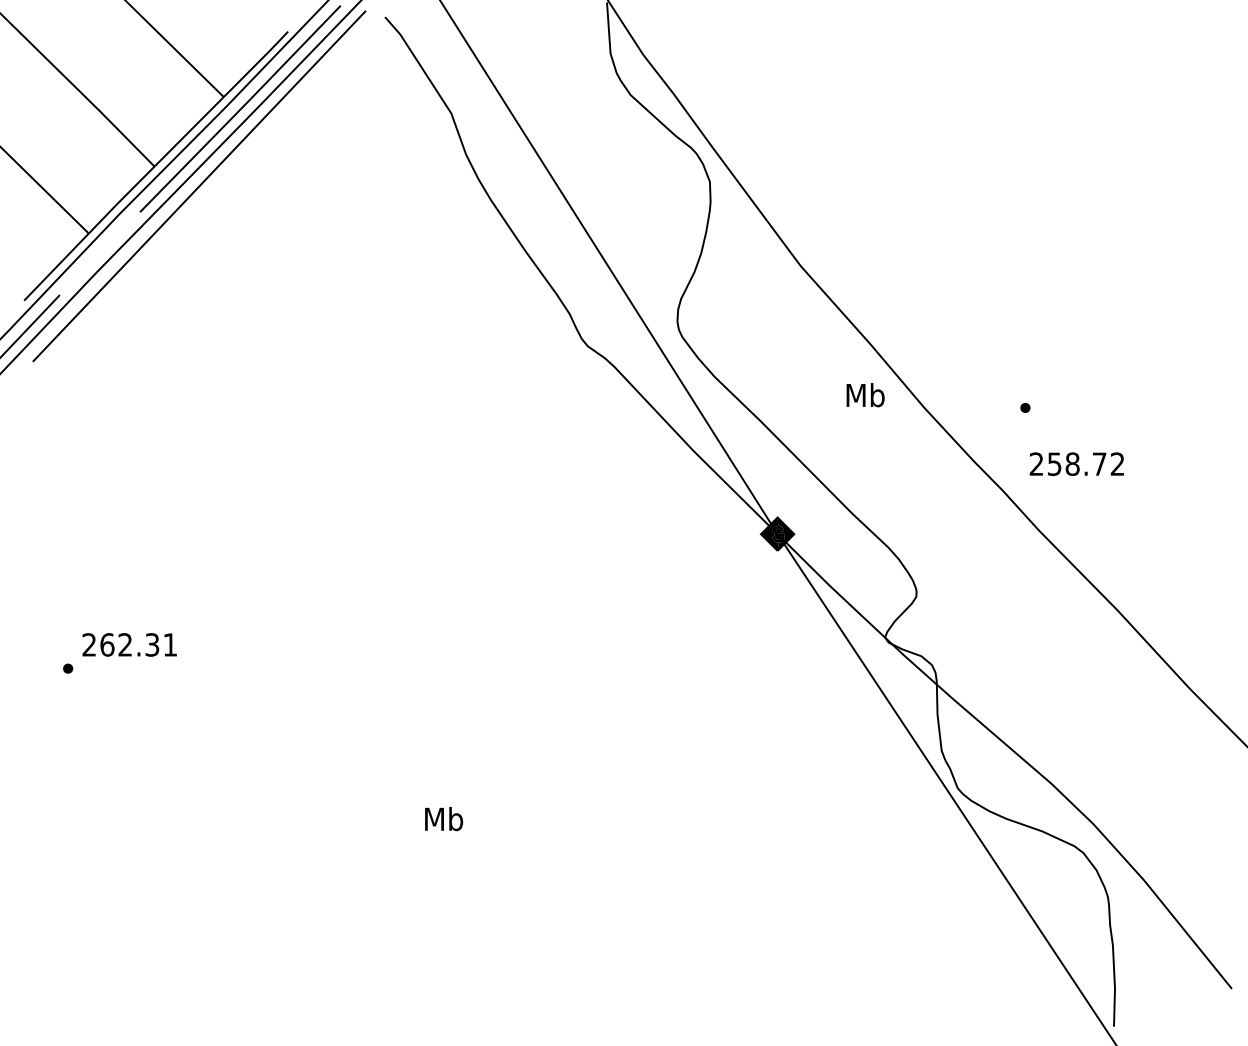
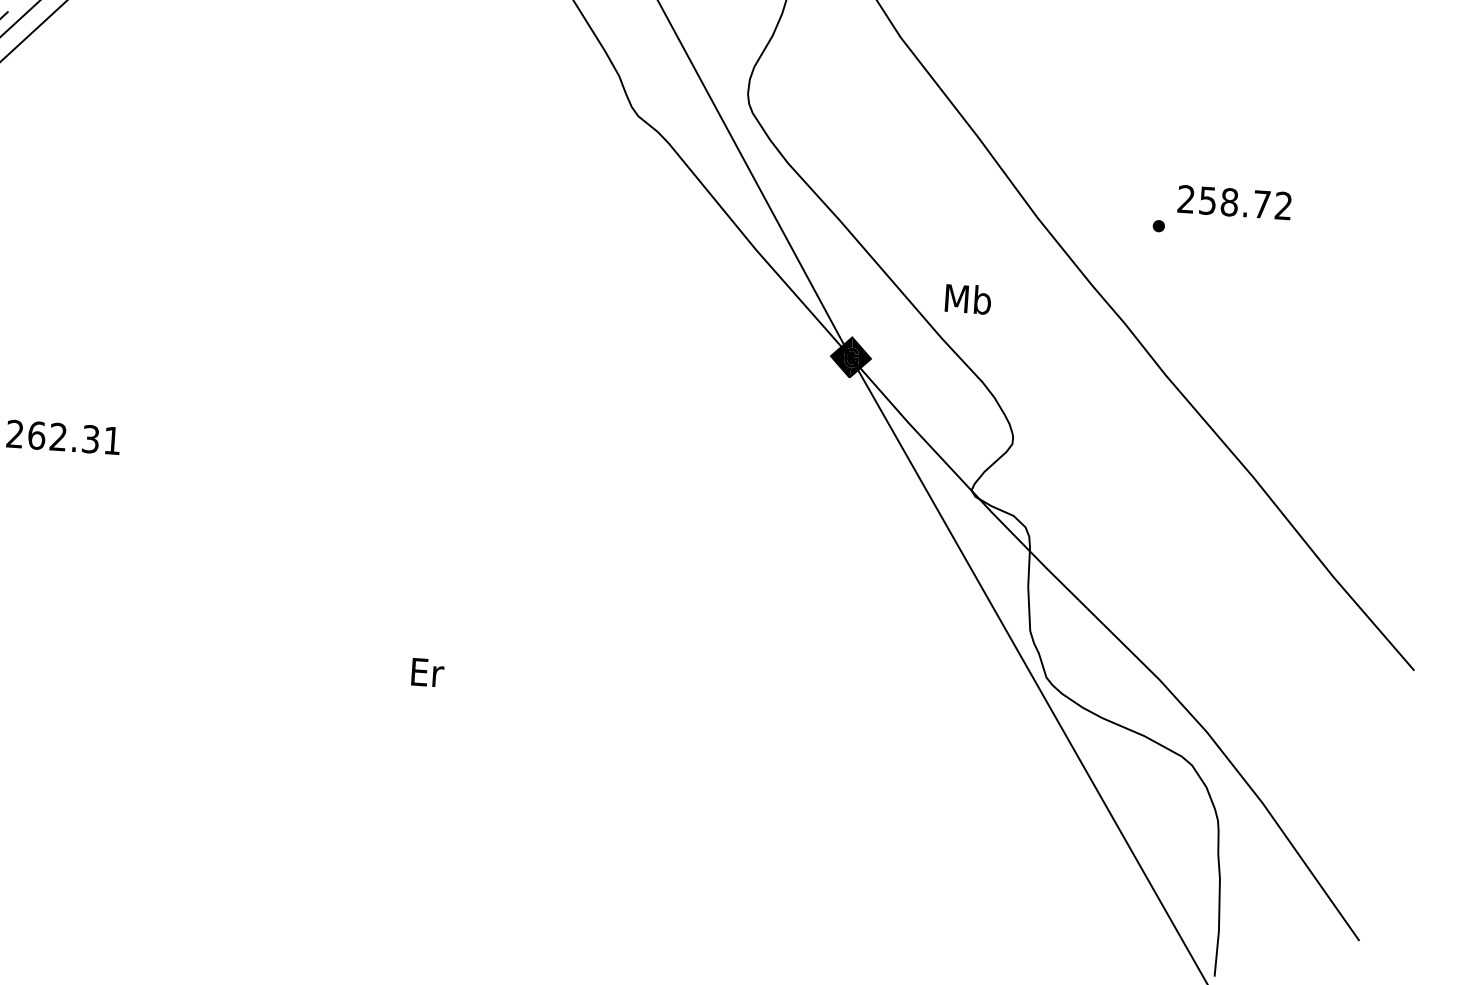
text: (865, 395) -> (968, 299), moved
text: (1076, 463) -> (1234, 201), moved
text: (444, 818) -> (427, 671), Mb -> Er

